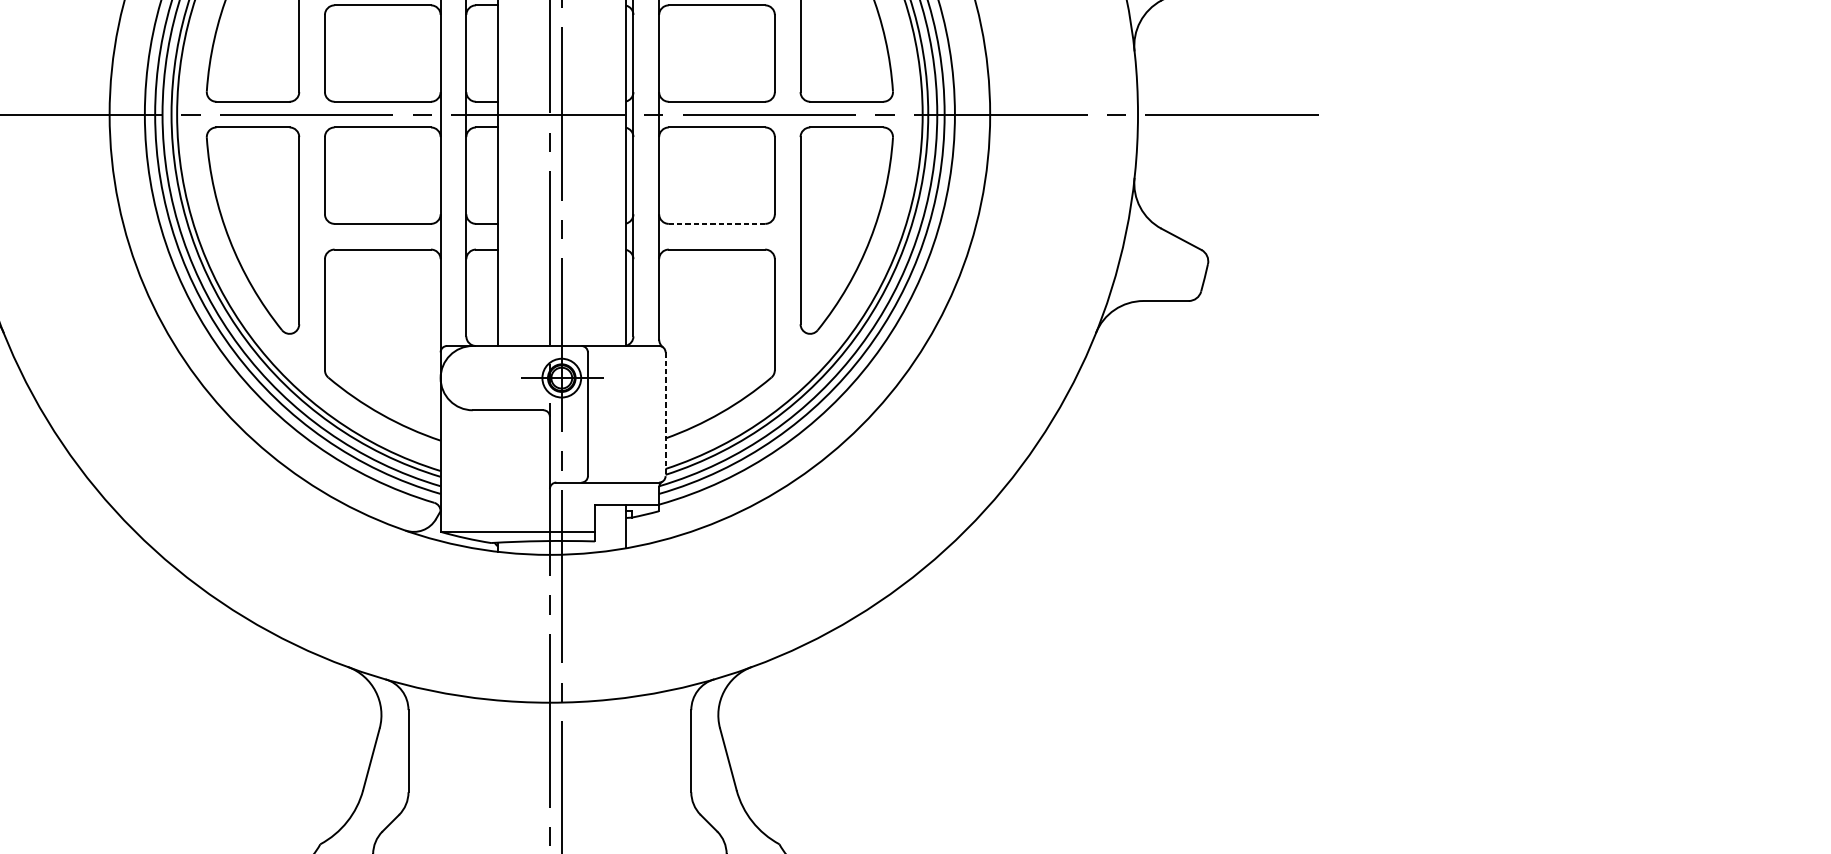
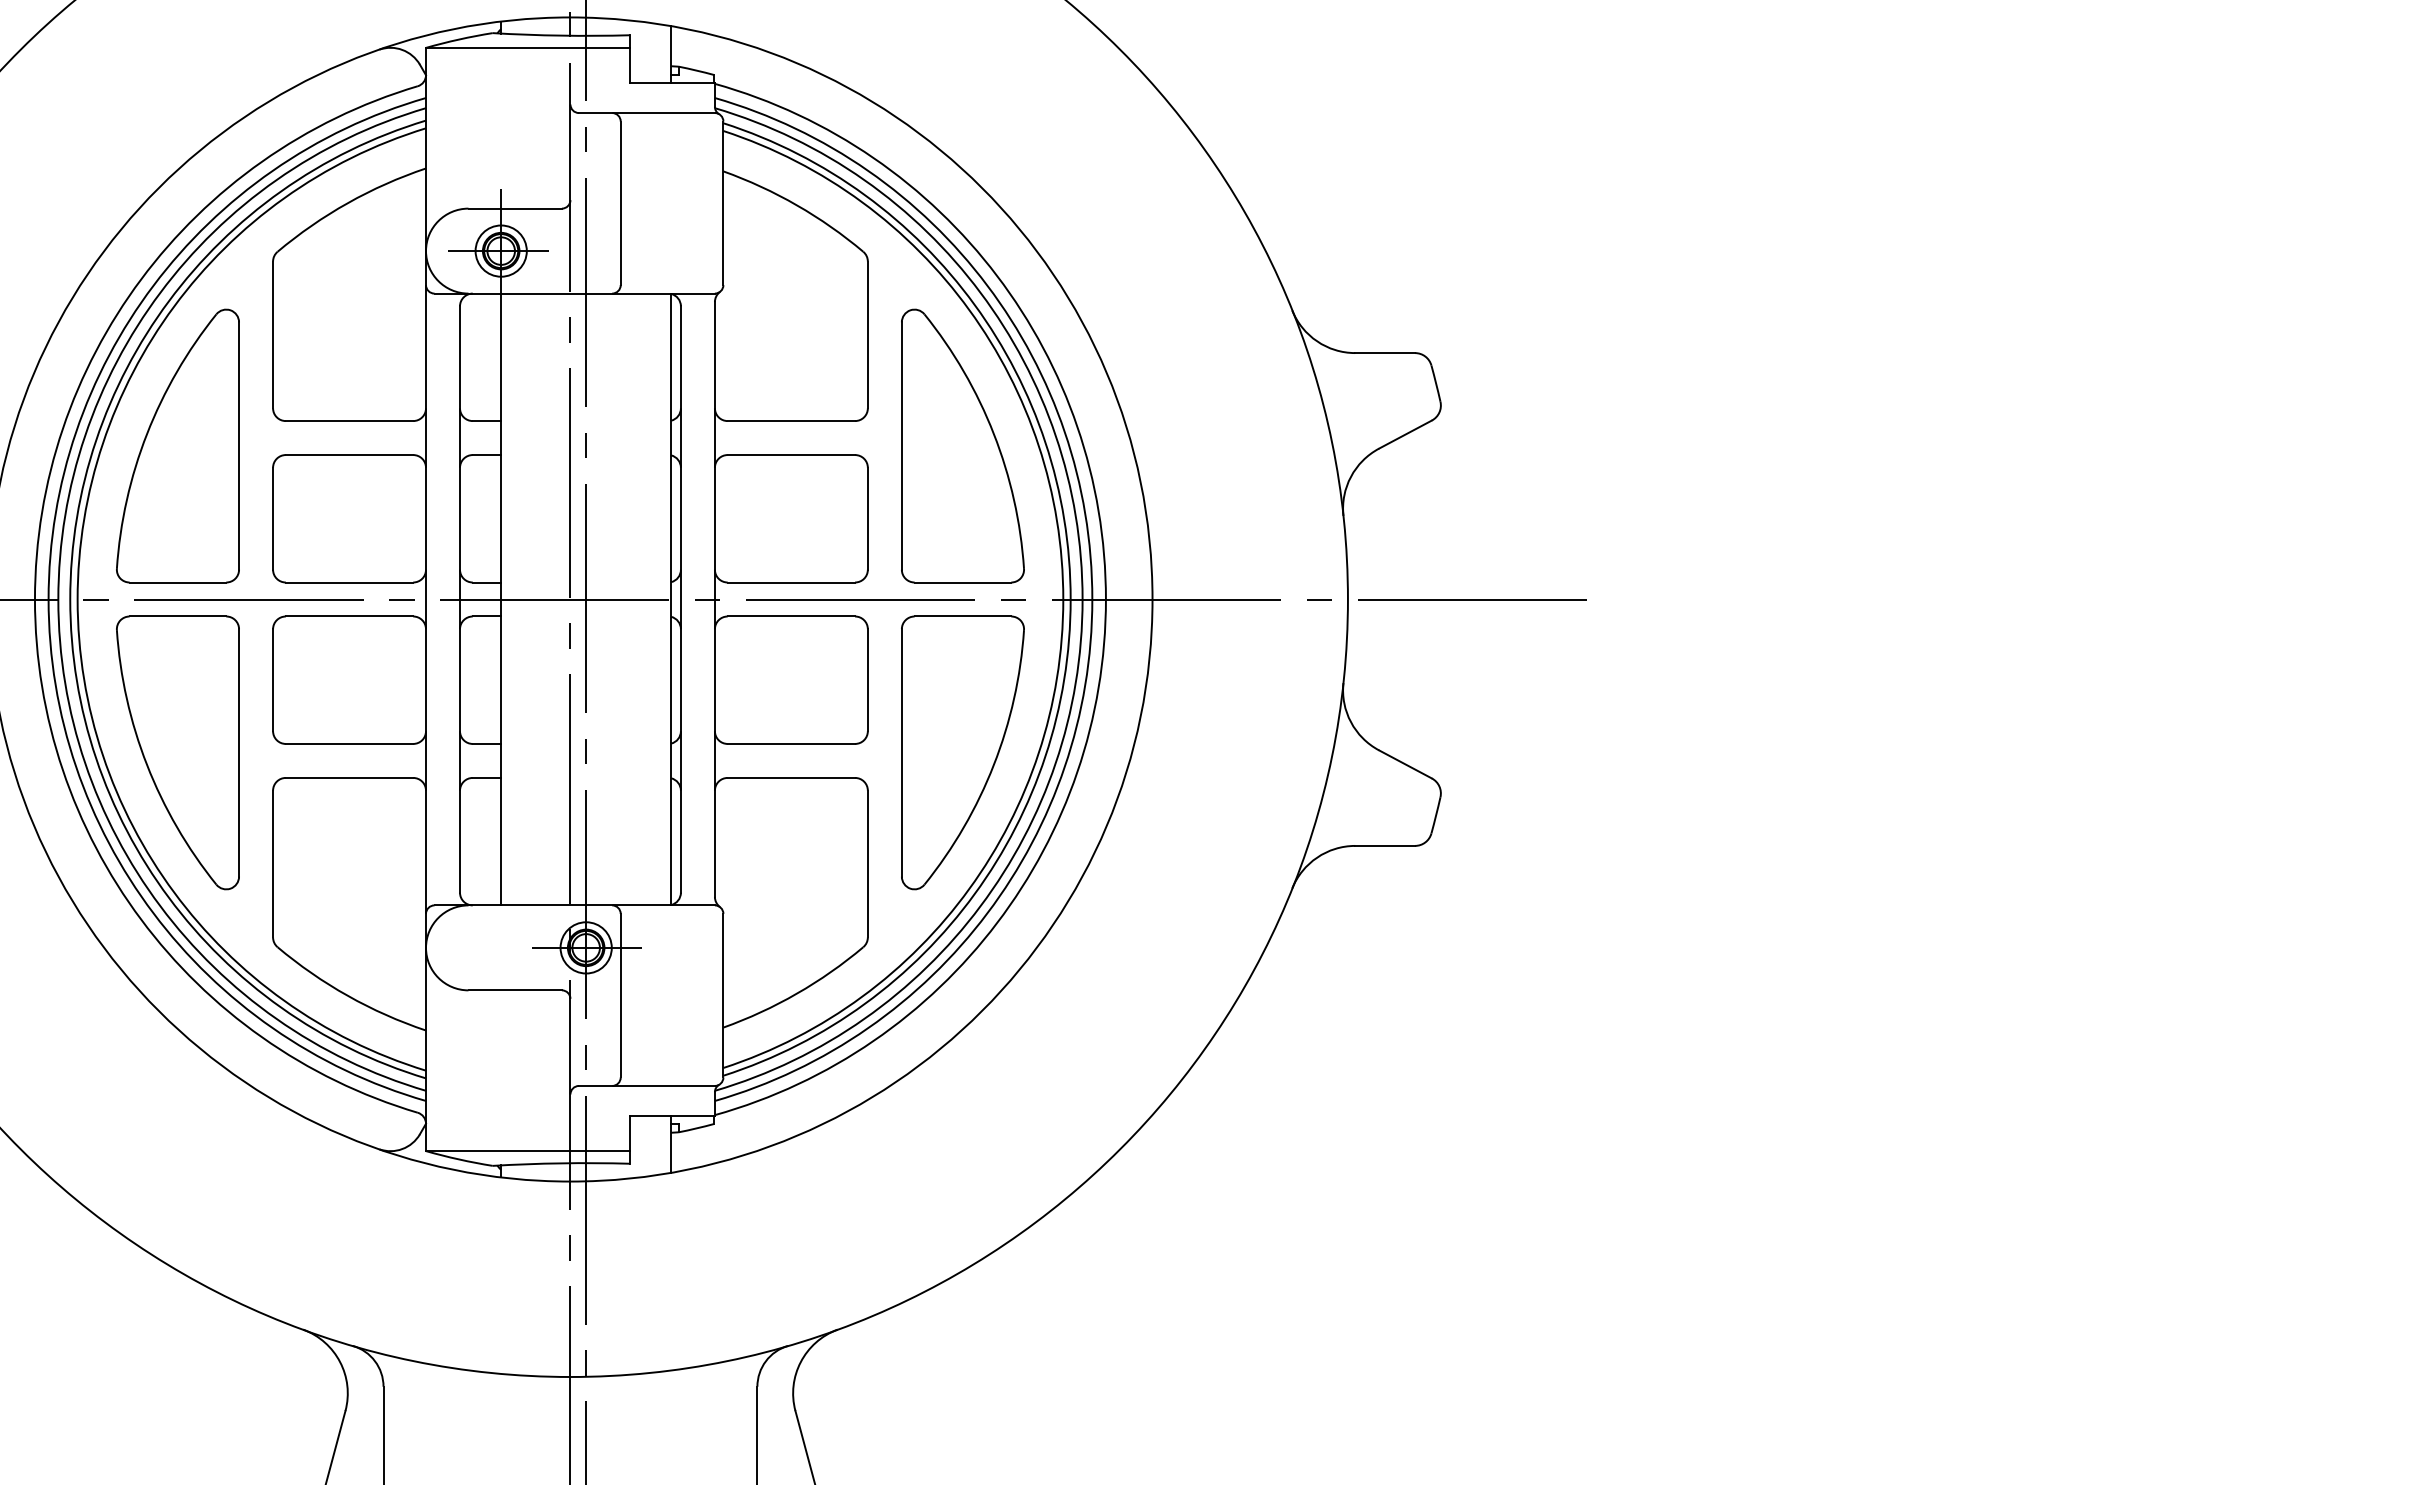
line: (717, 223) -> (791, 743), dashed -> solid
line: (665, 414) -> (723, 995), dashed -> solid

